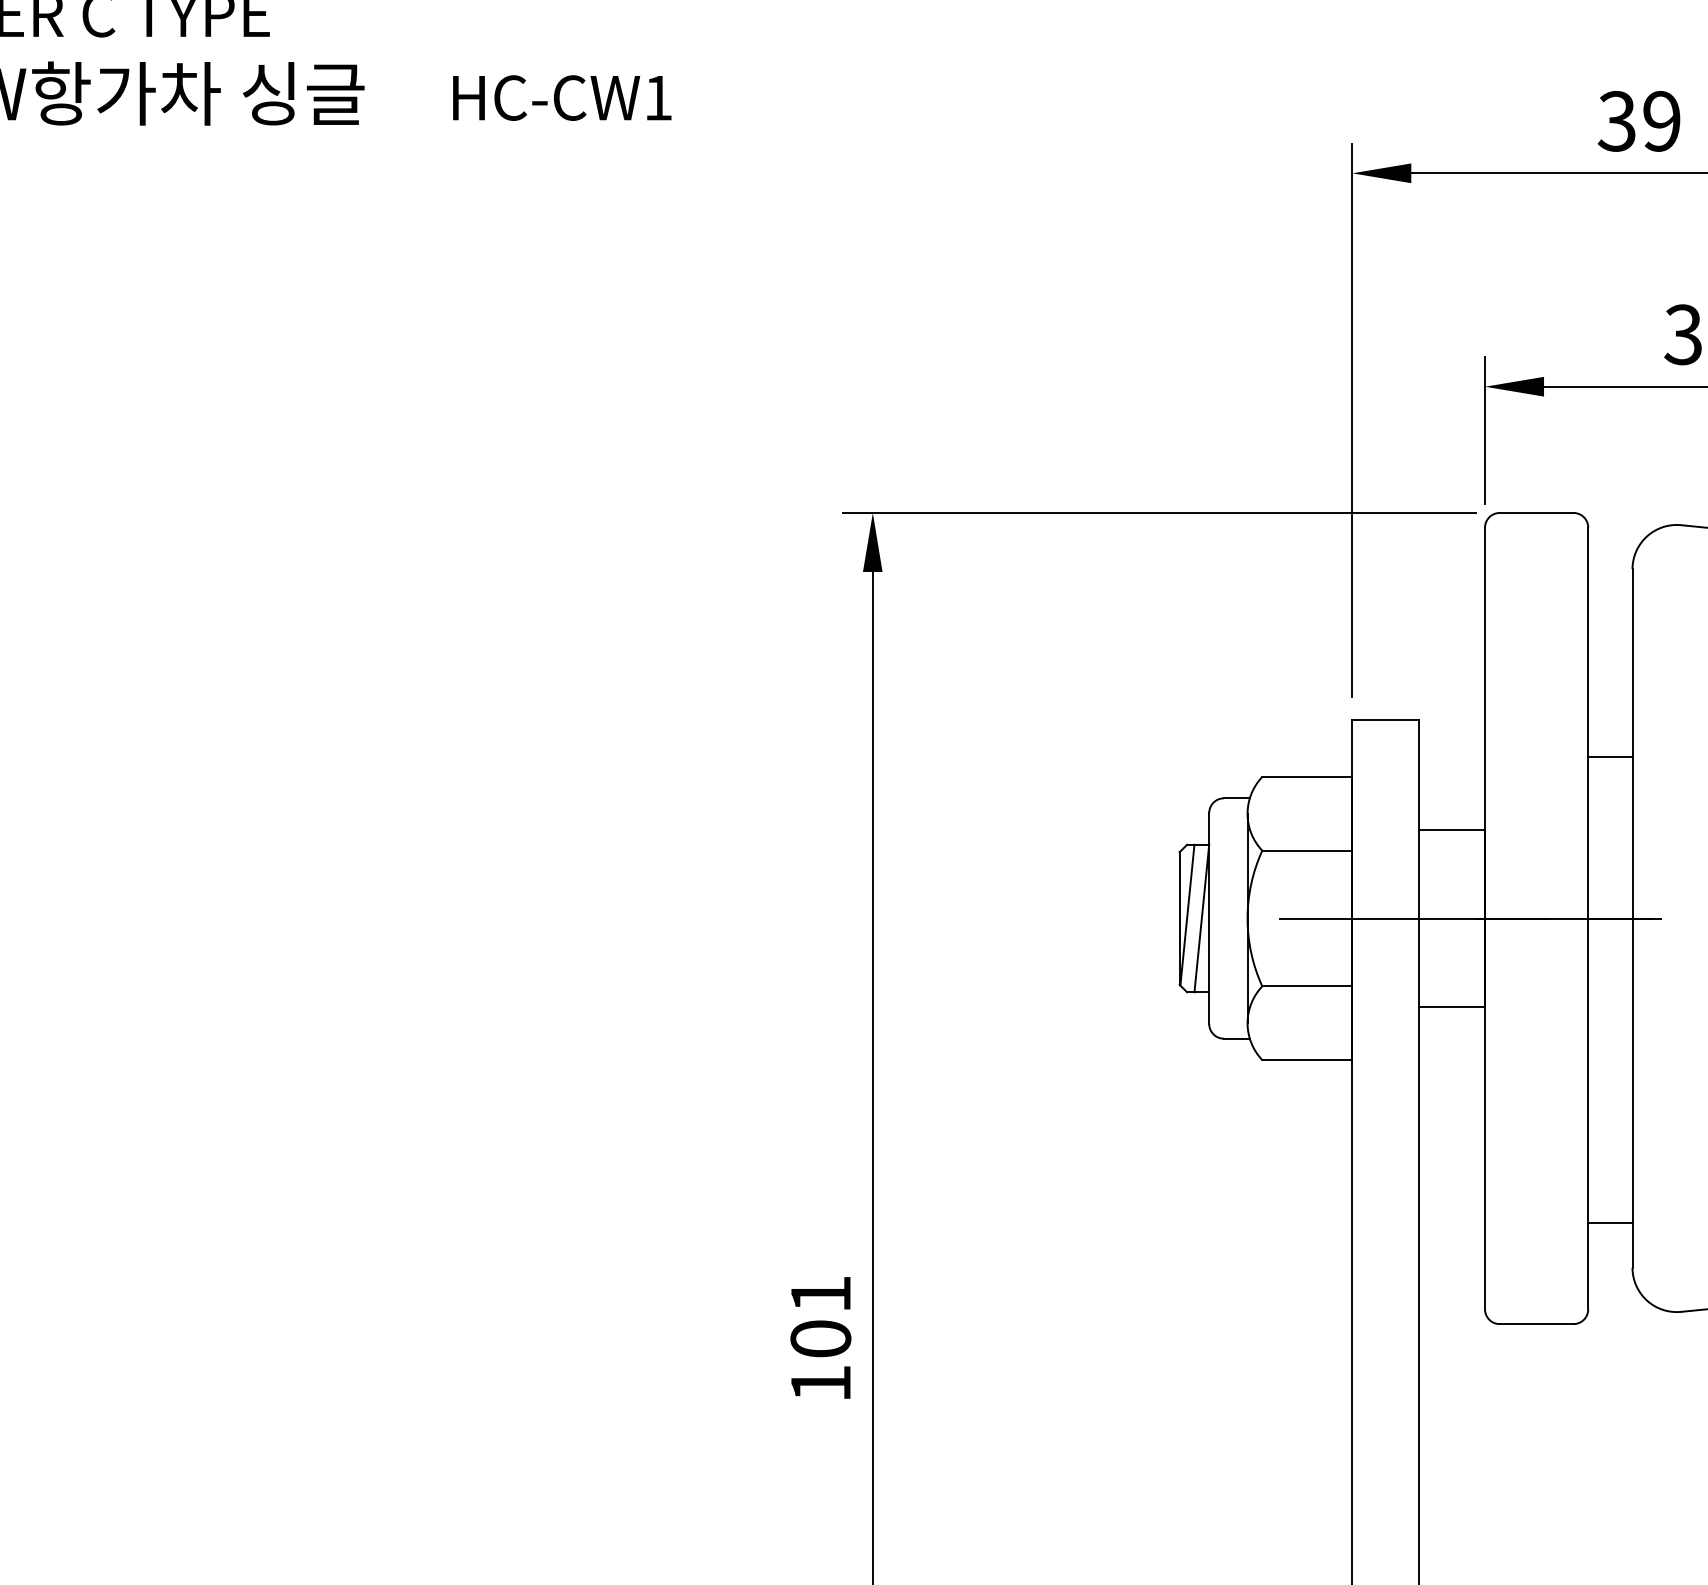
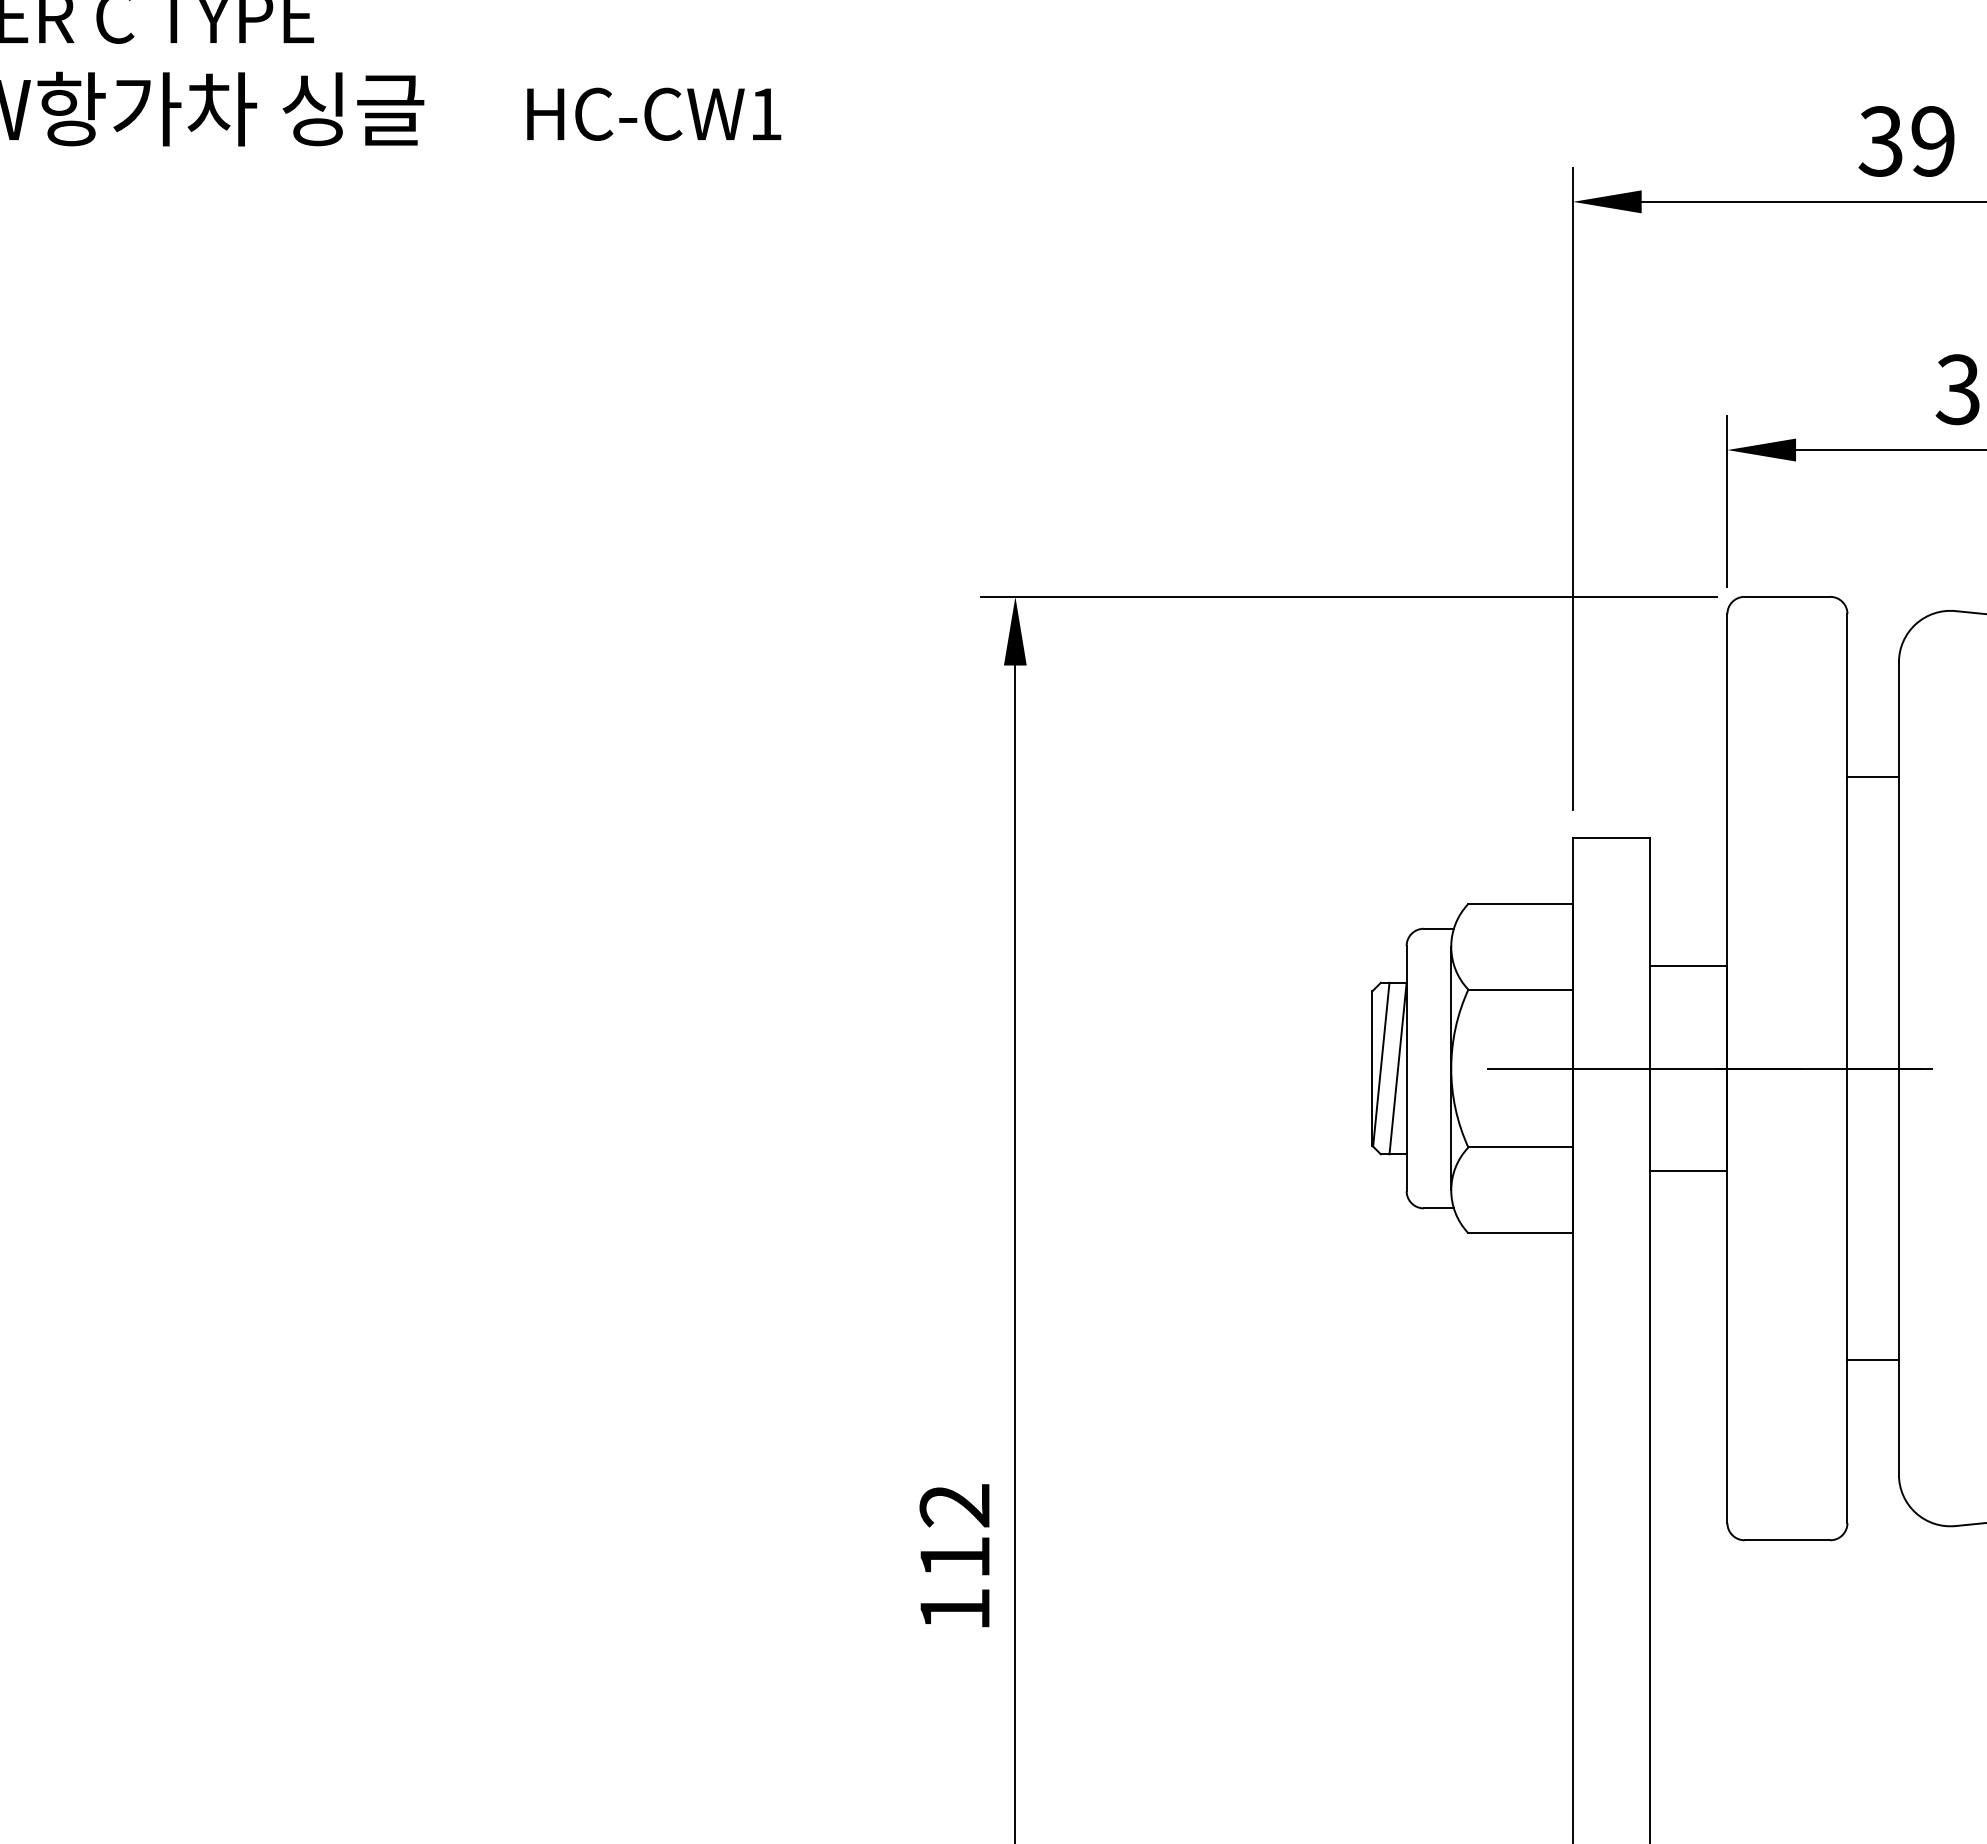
line: (1609, 756) -> (1872, 776), moved
line: (1609, 1223) -> (1872, 1360), moved
text: (820, 1316) -> (954, 1531), 101 -> 112

